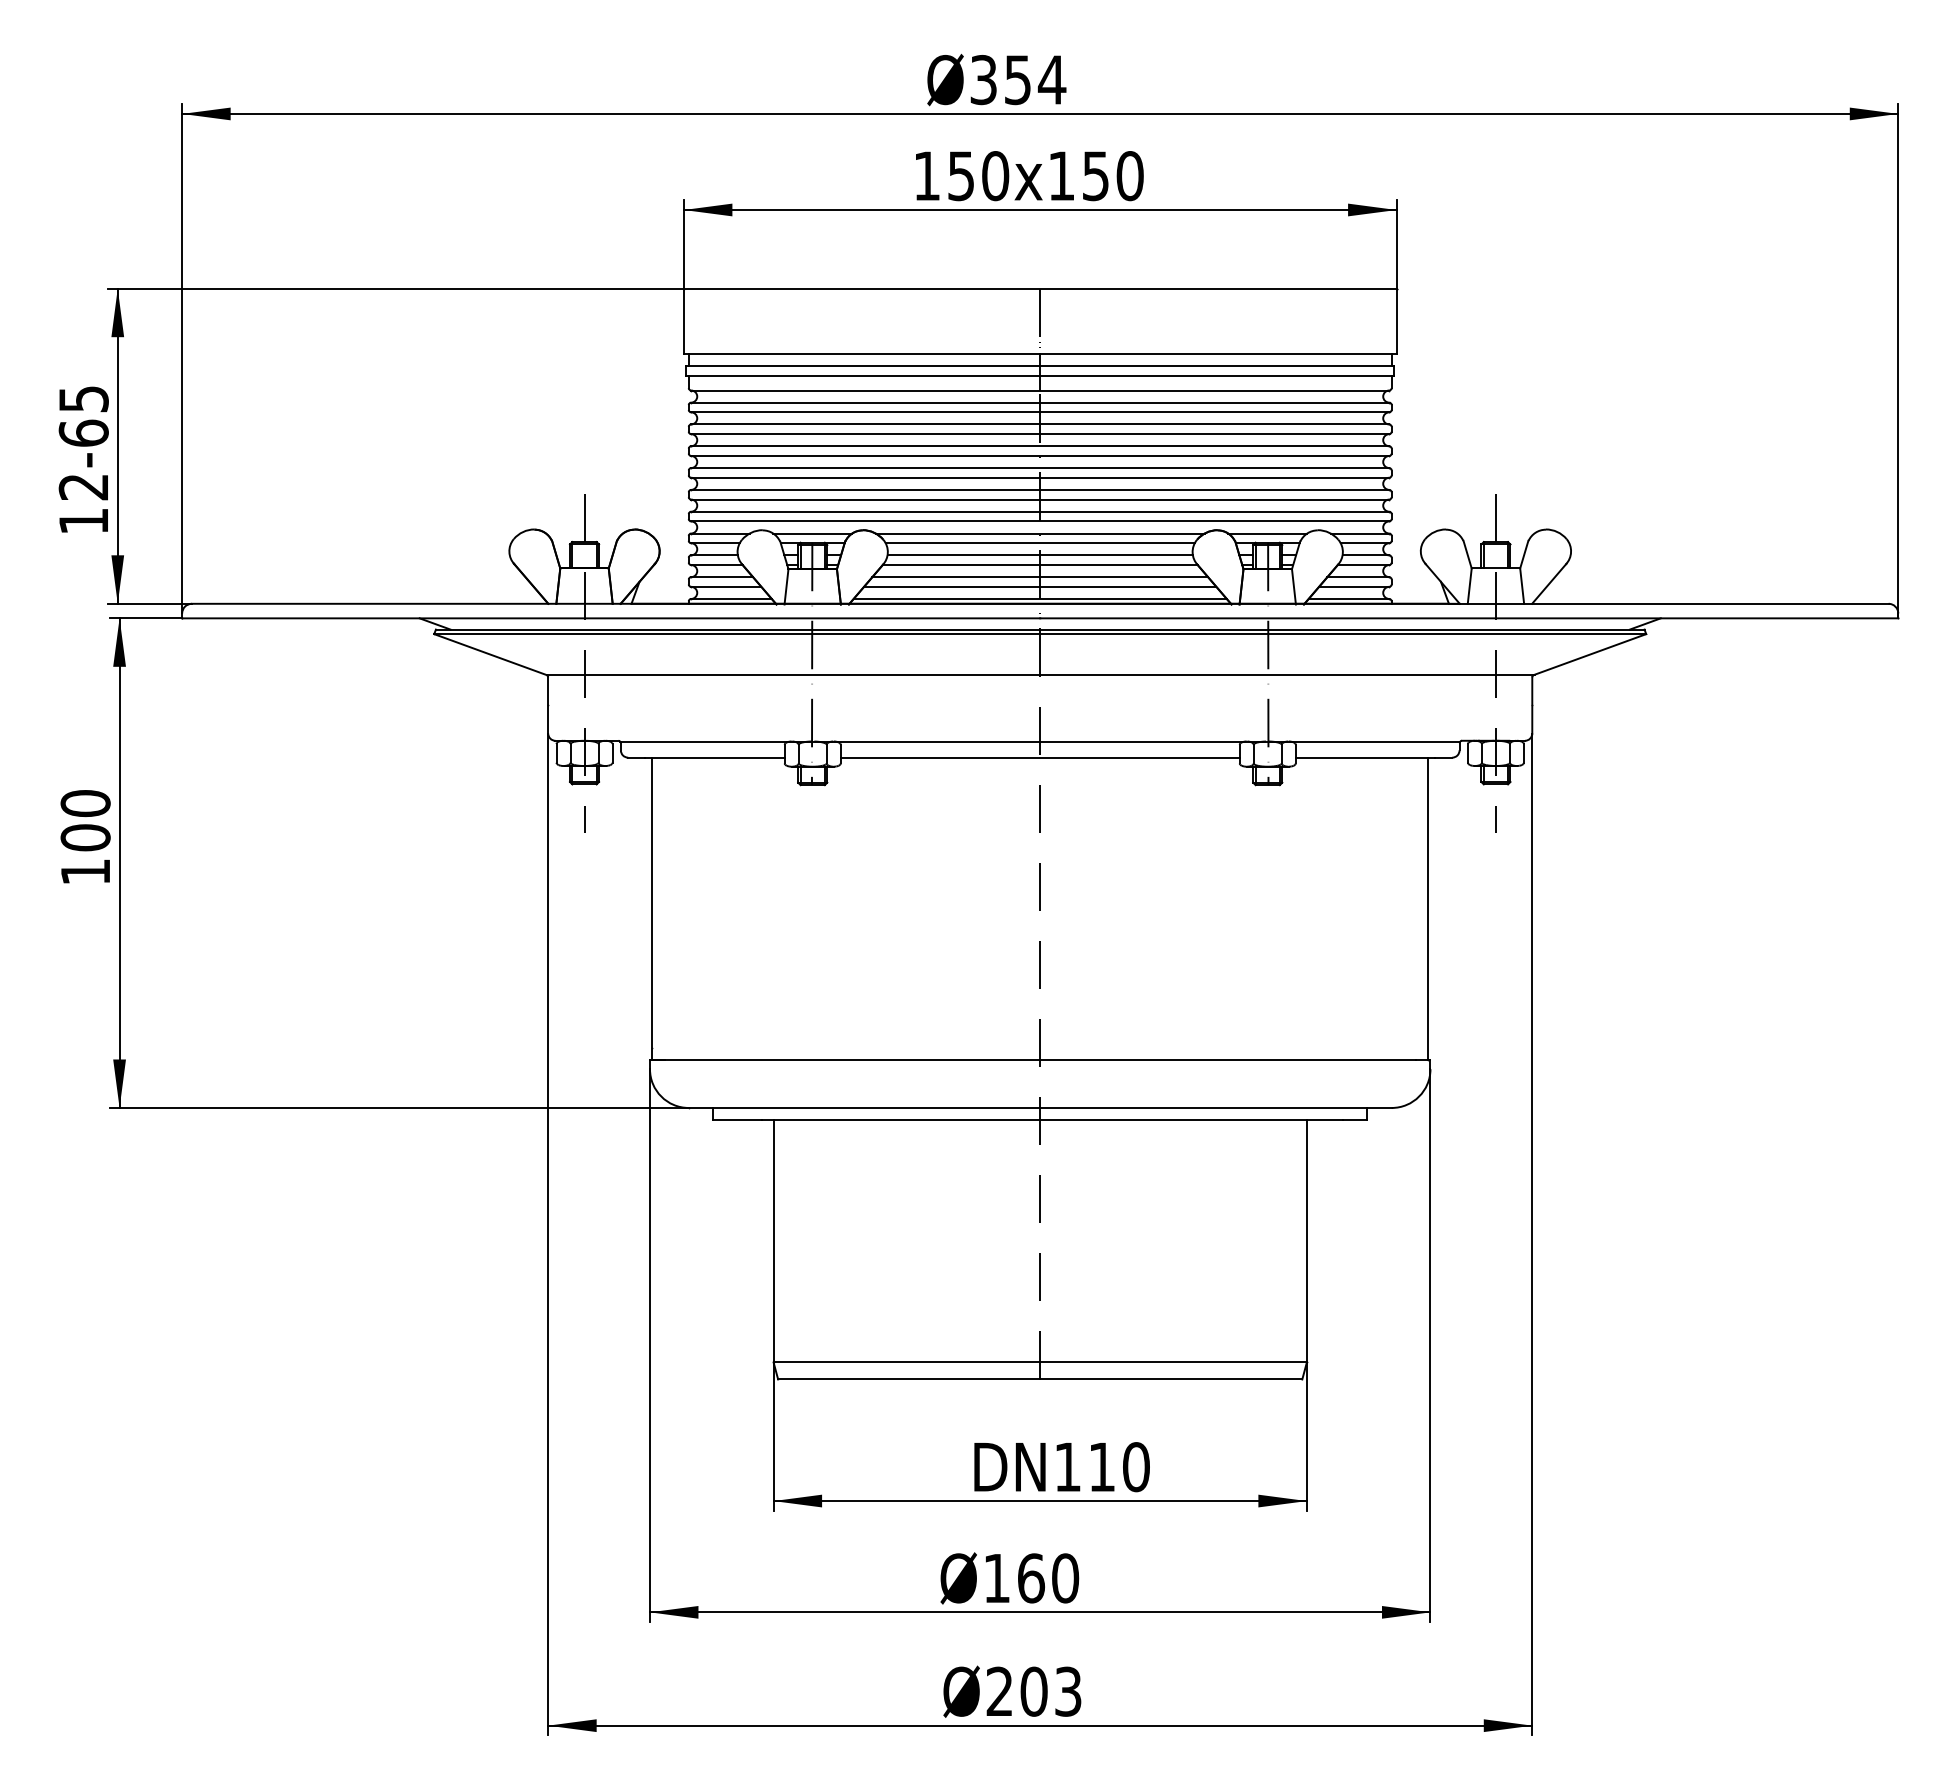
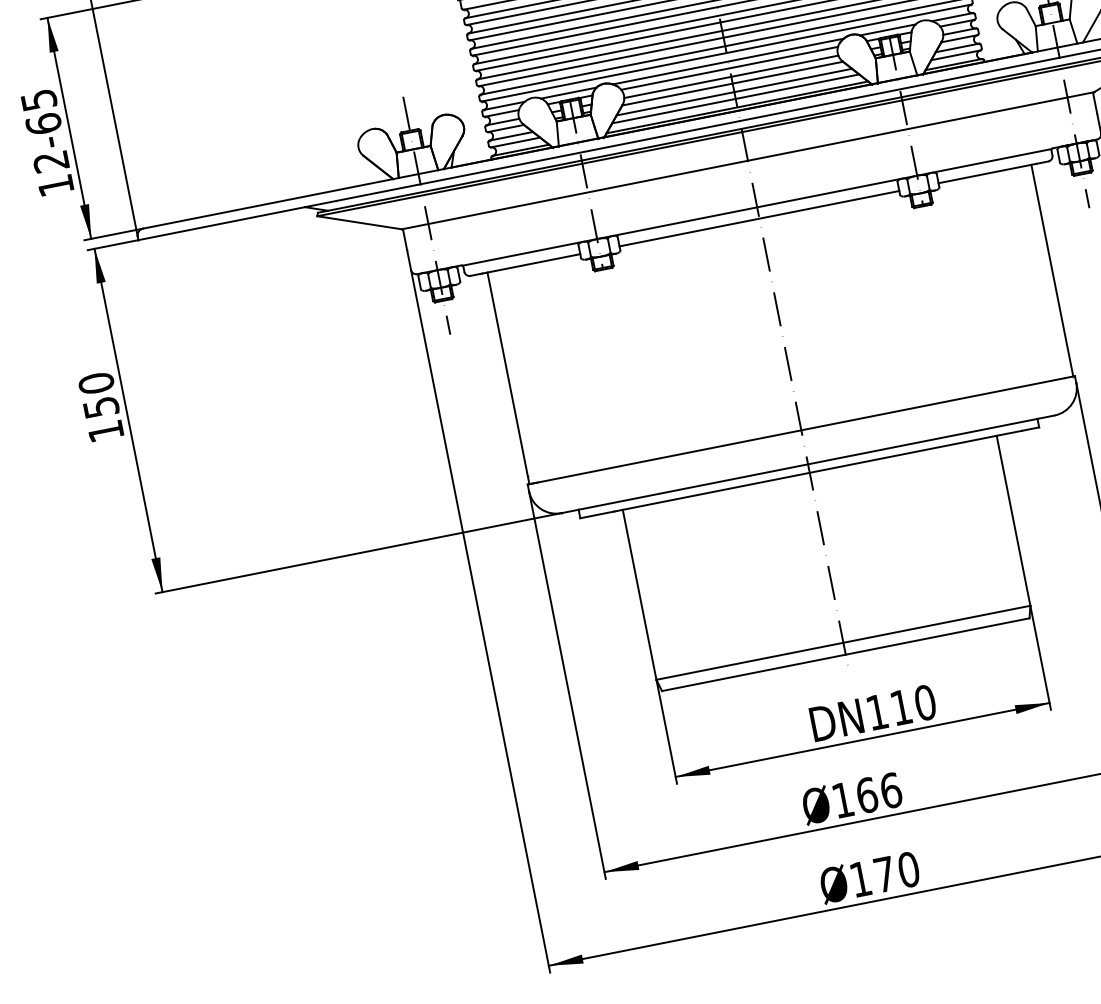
text: (85, 837) -> (101, 407), 100 -> 150
text: (1065, 1578) -> (891, 790), 160 -> 166
text: (1033, 1691) -> (884, 874), 203 -> 170

